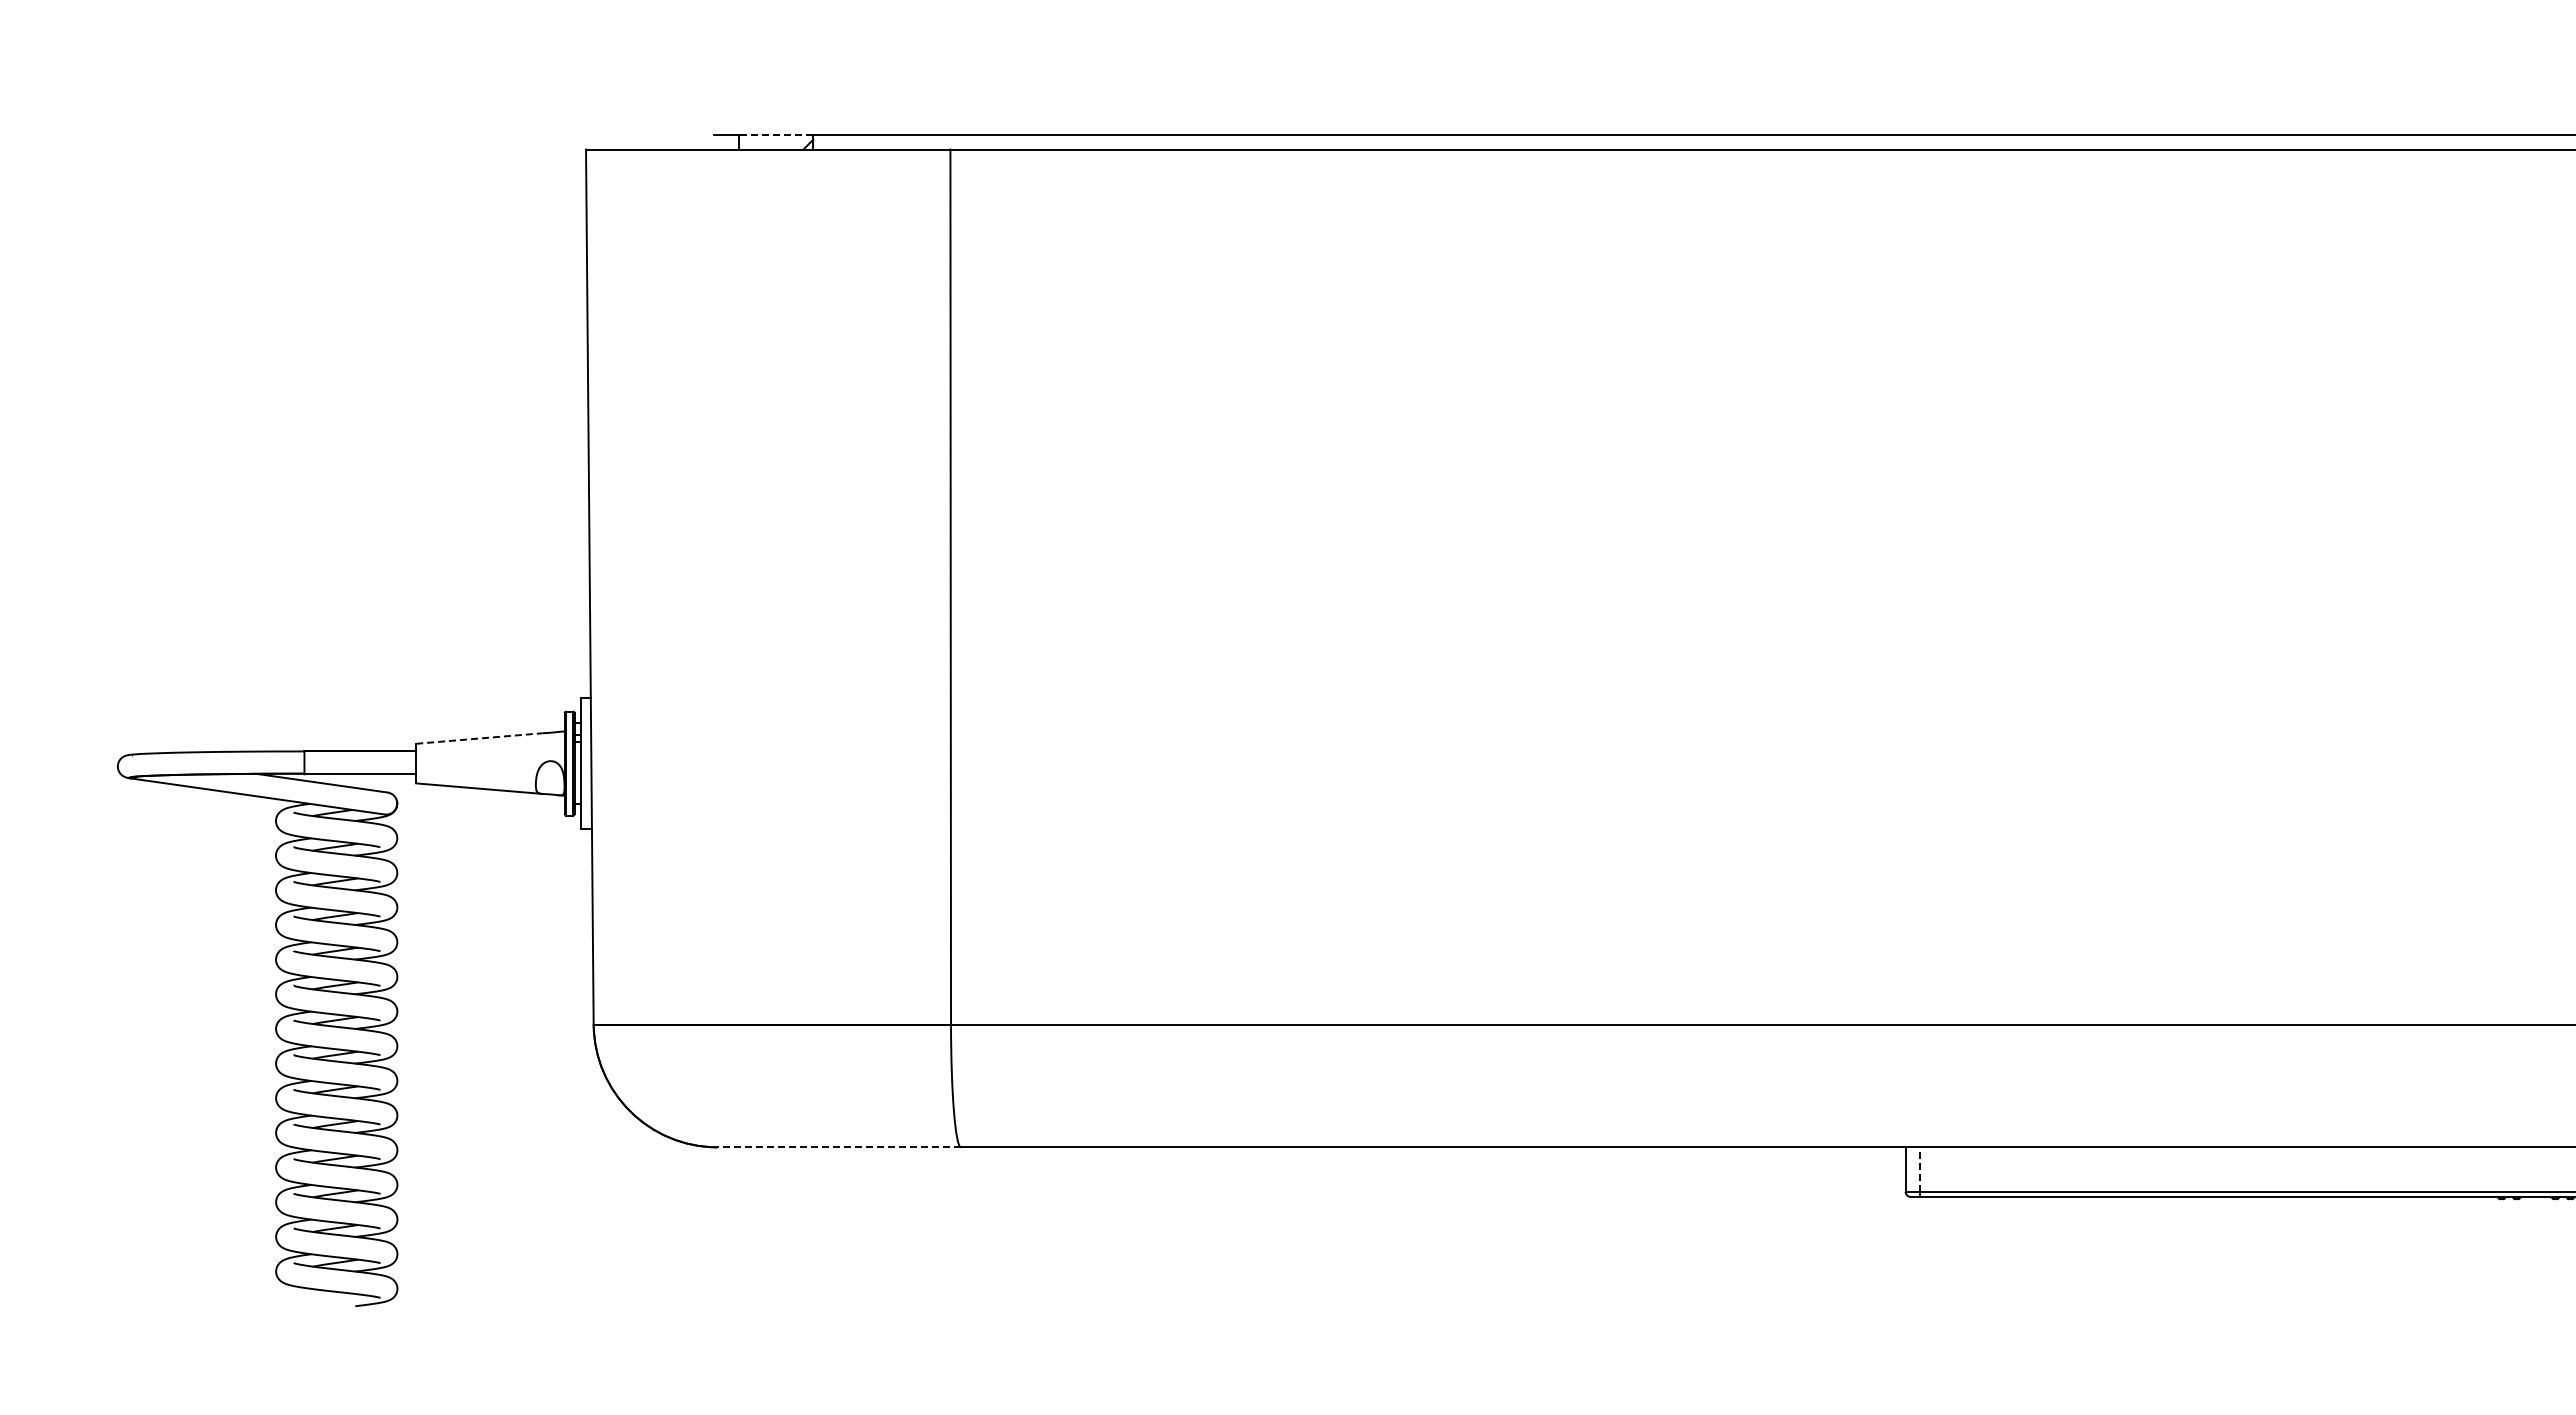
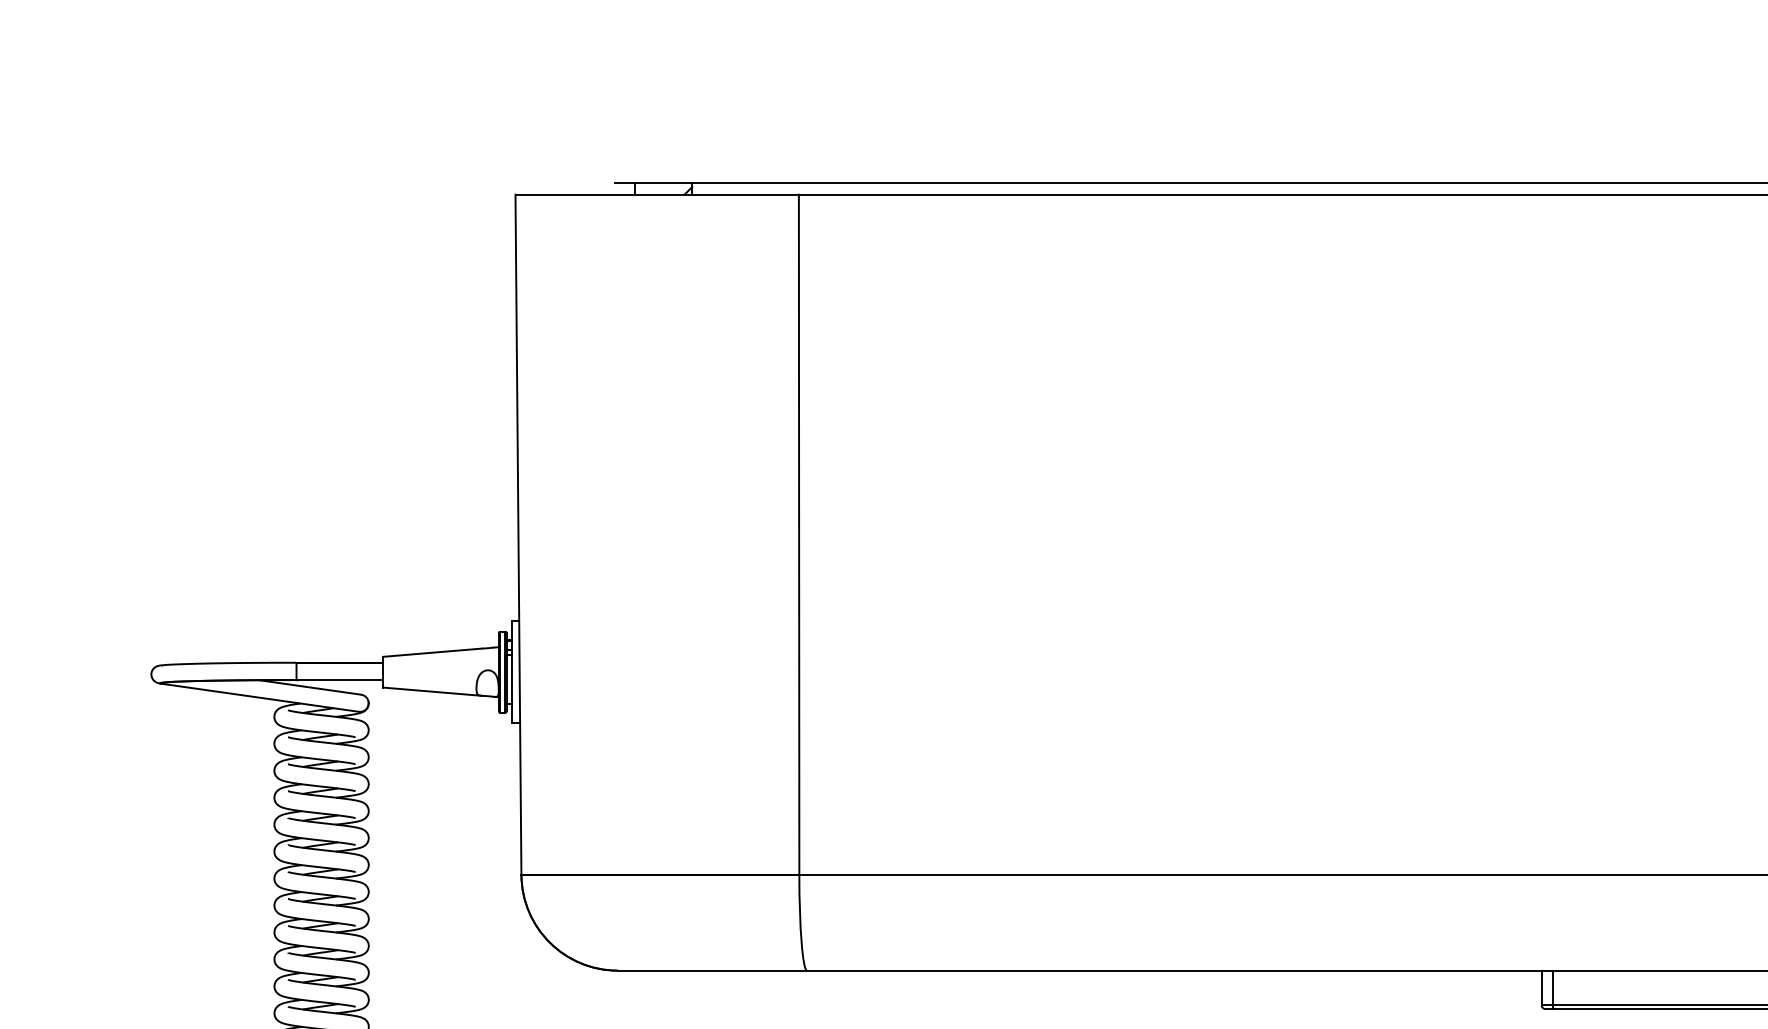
line: (775, 134) -> (662, 182), dashed -> solid
line: (479, 738) -> (432, 652), dashed -> solid
line: (839, 1147) -> (712, 970), dashed -> solid
line: (1920, 1169) -> (1553, 987), dashed -> solid

